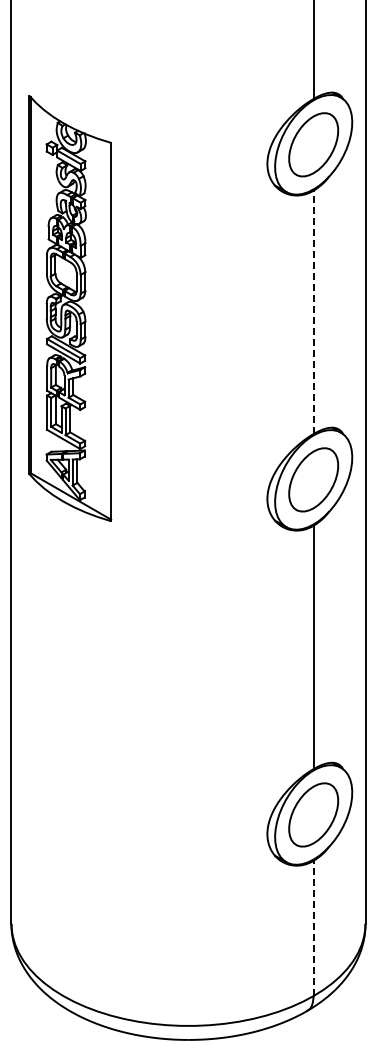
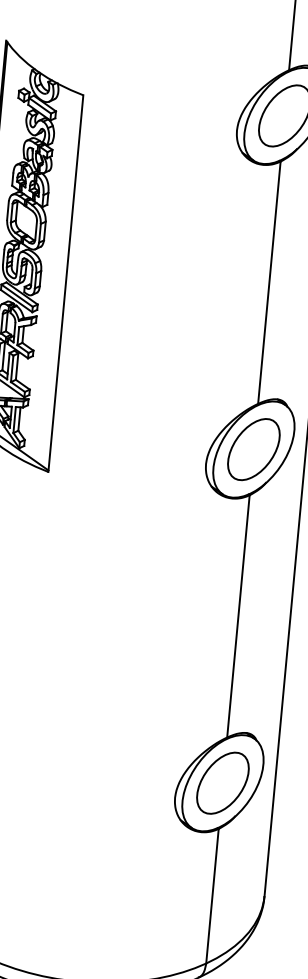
line: (313, 312) -> (269, 282), dashed -> solid
line: (313, 928) -> (212, 896), dashed -> solid

